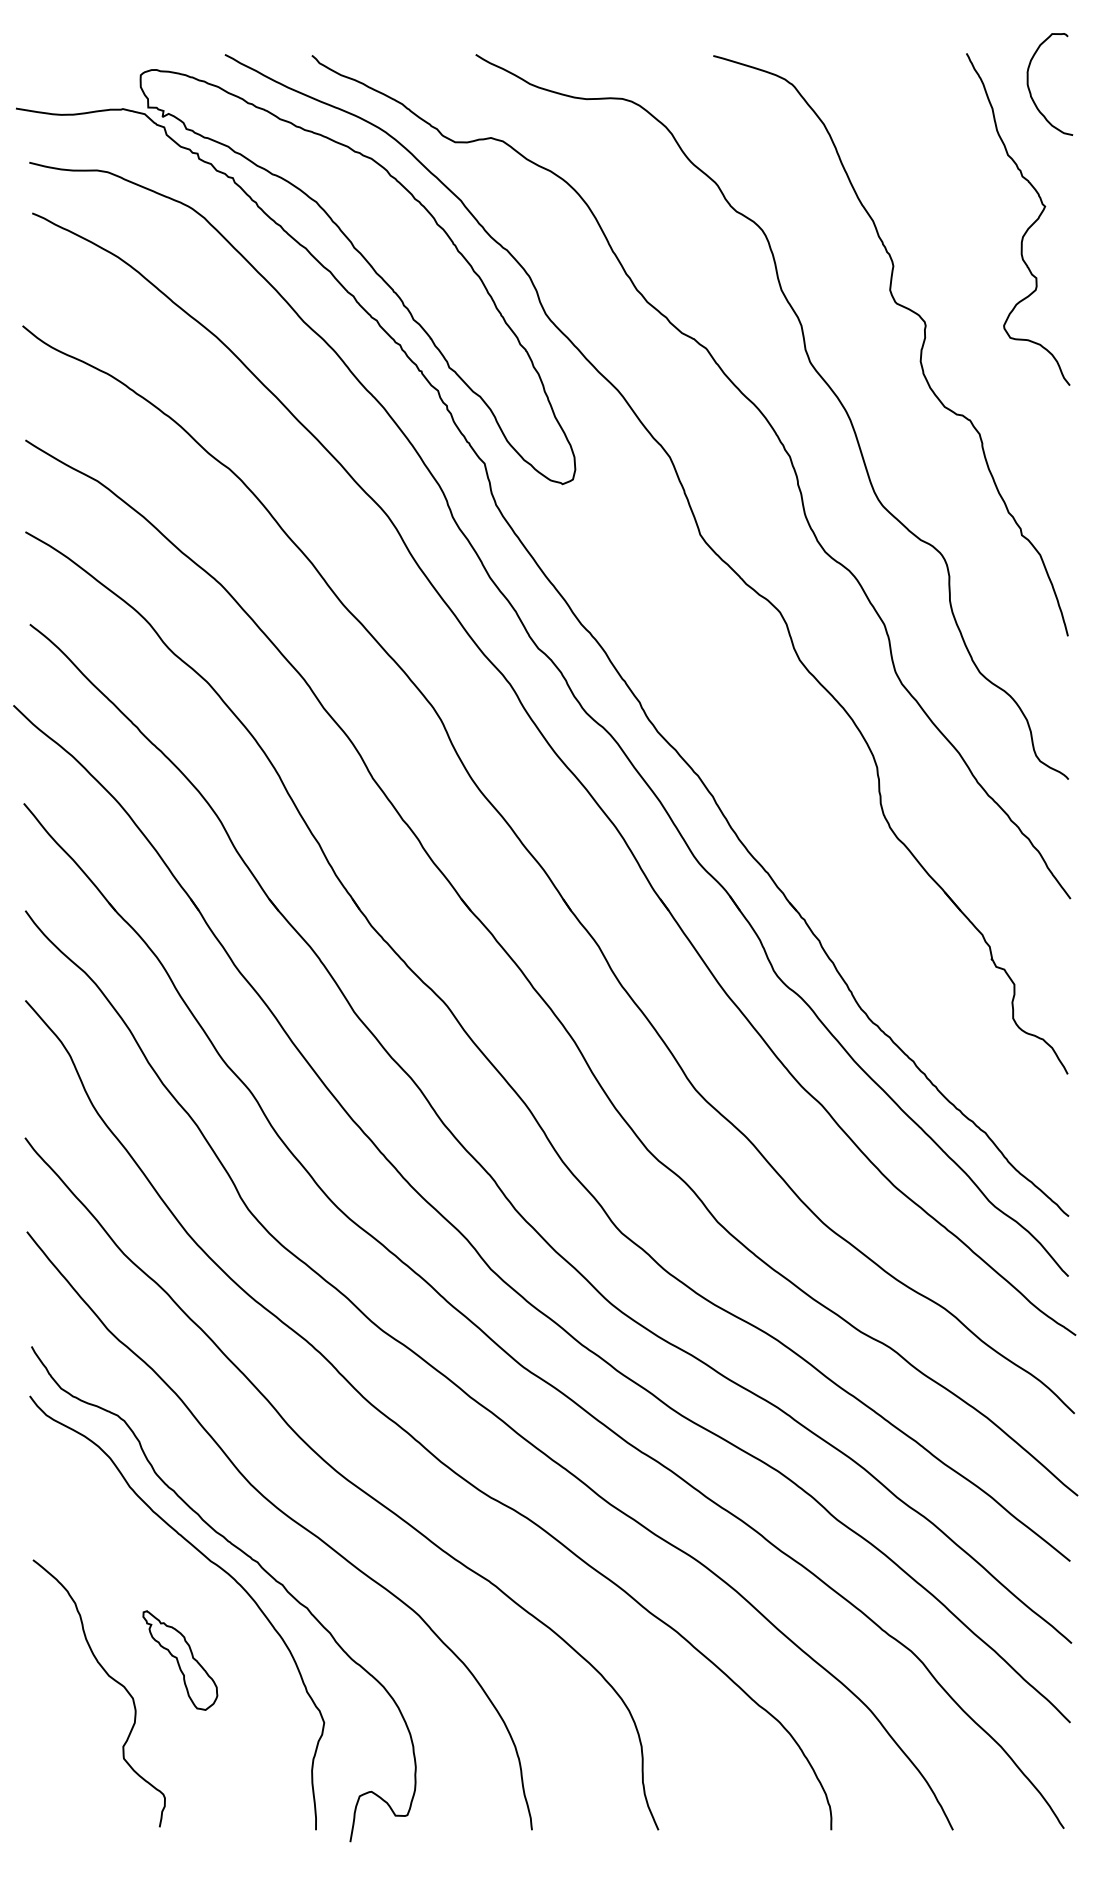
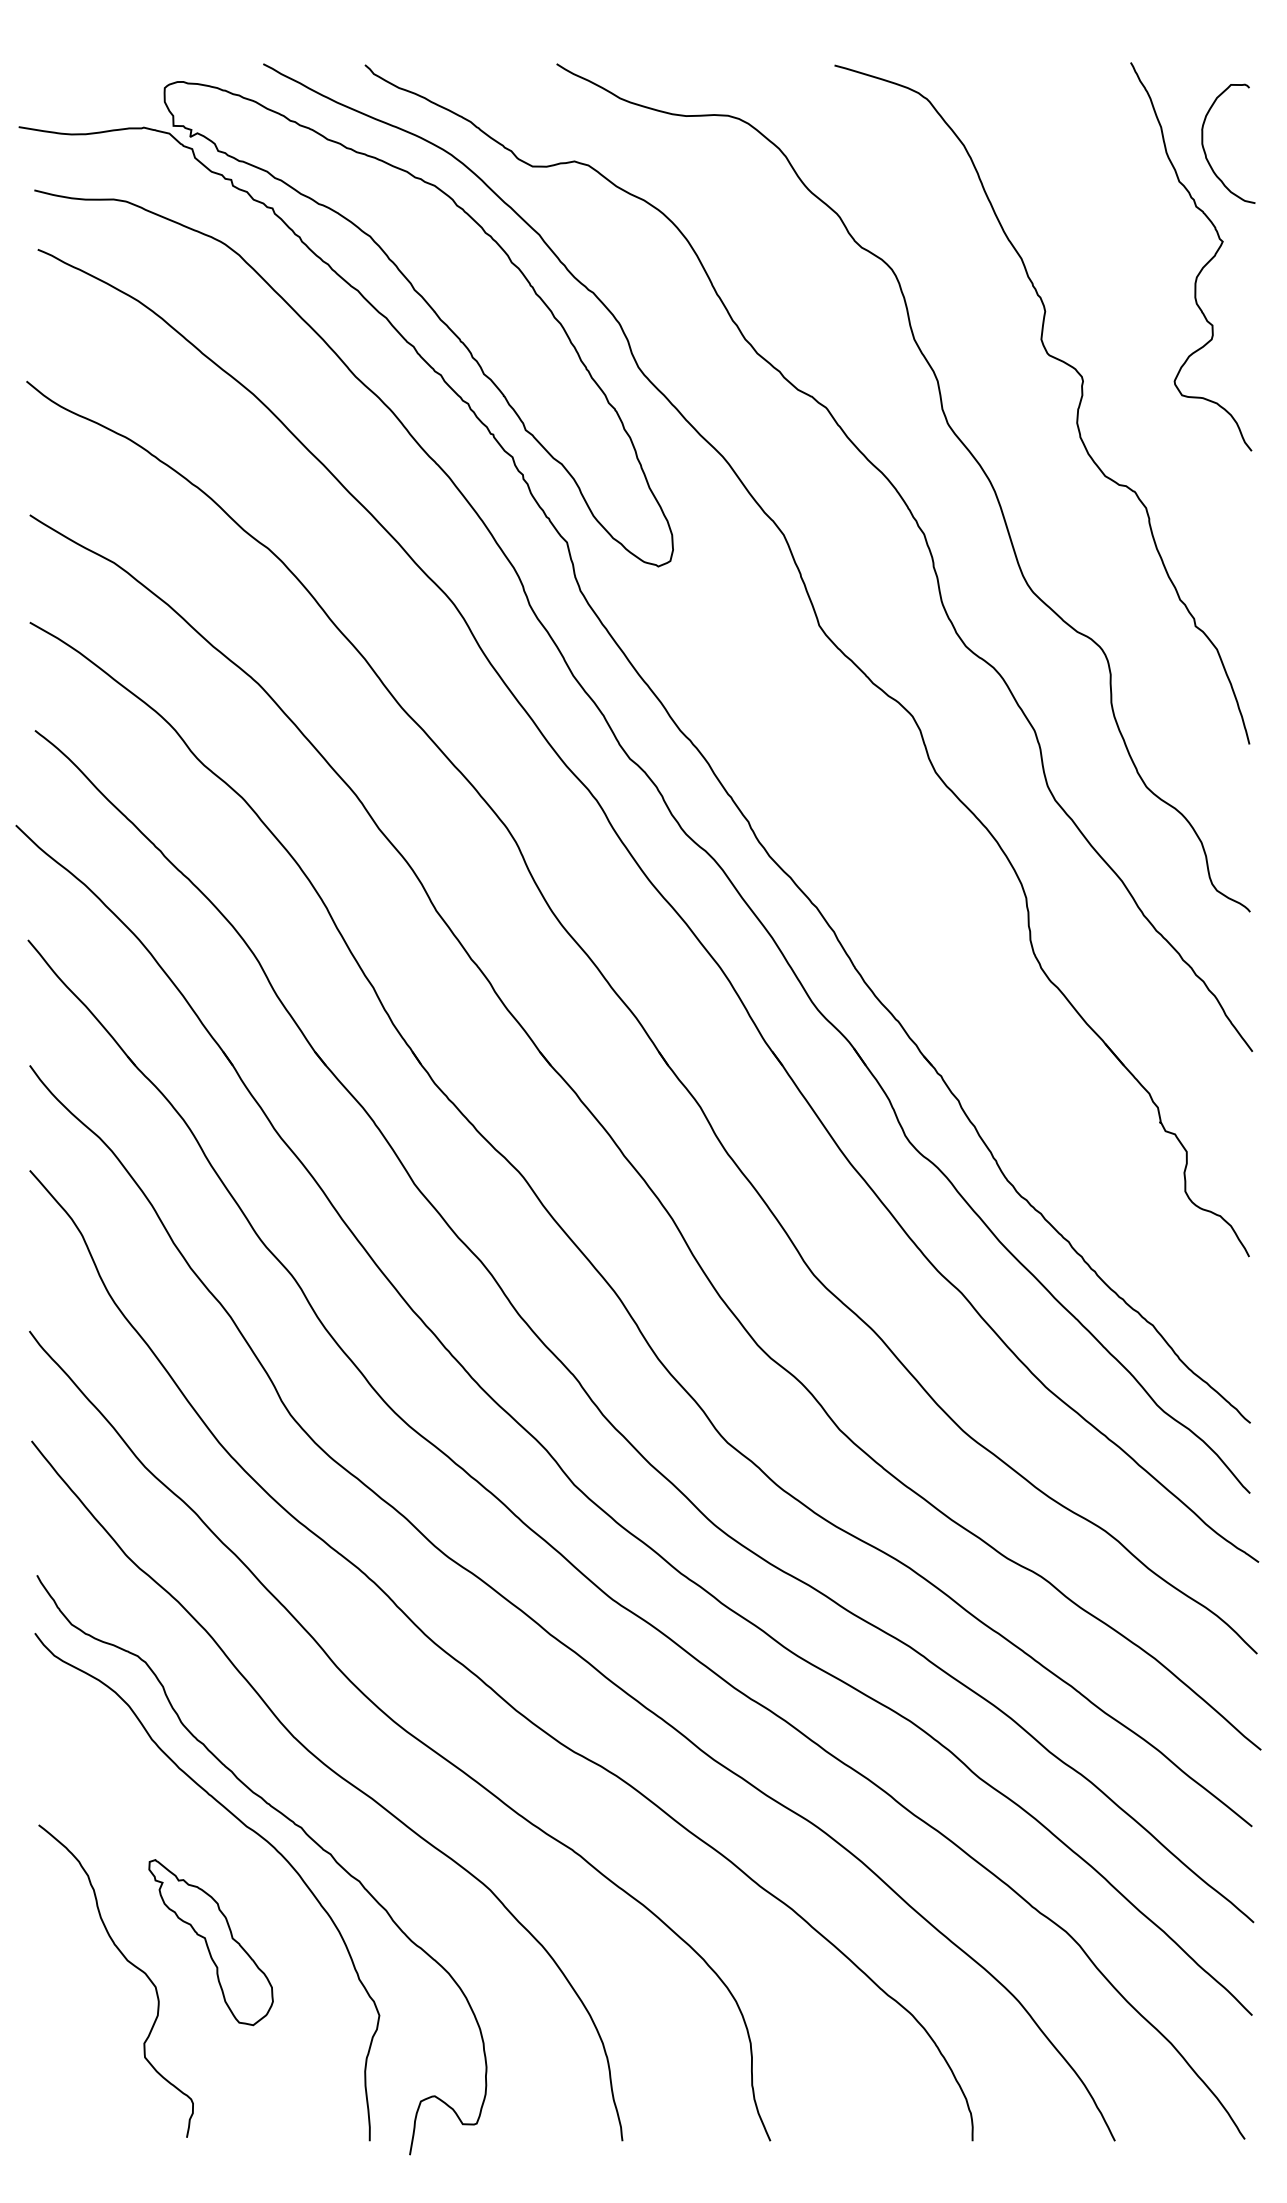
curve: (1030, 90) -> (1205, 150), moved
part: (179, 1660) -> (210, 1942), size x1.43

